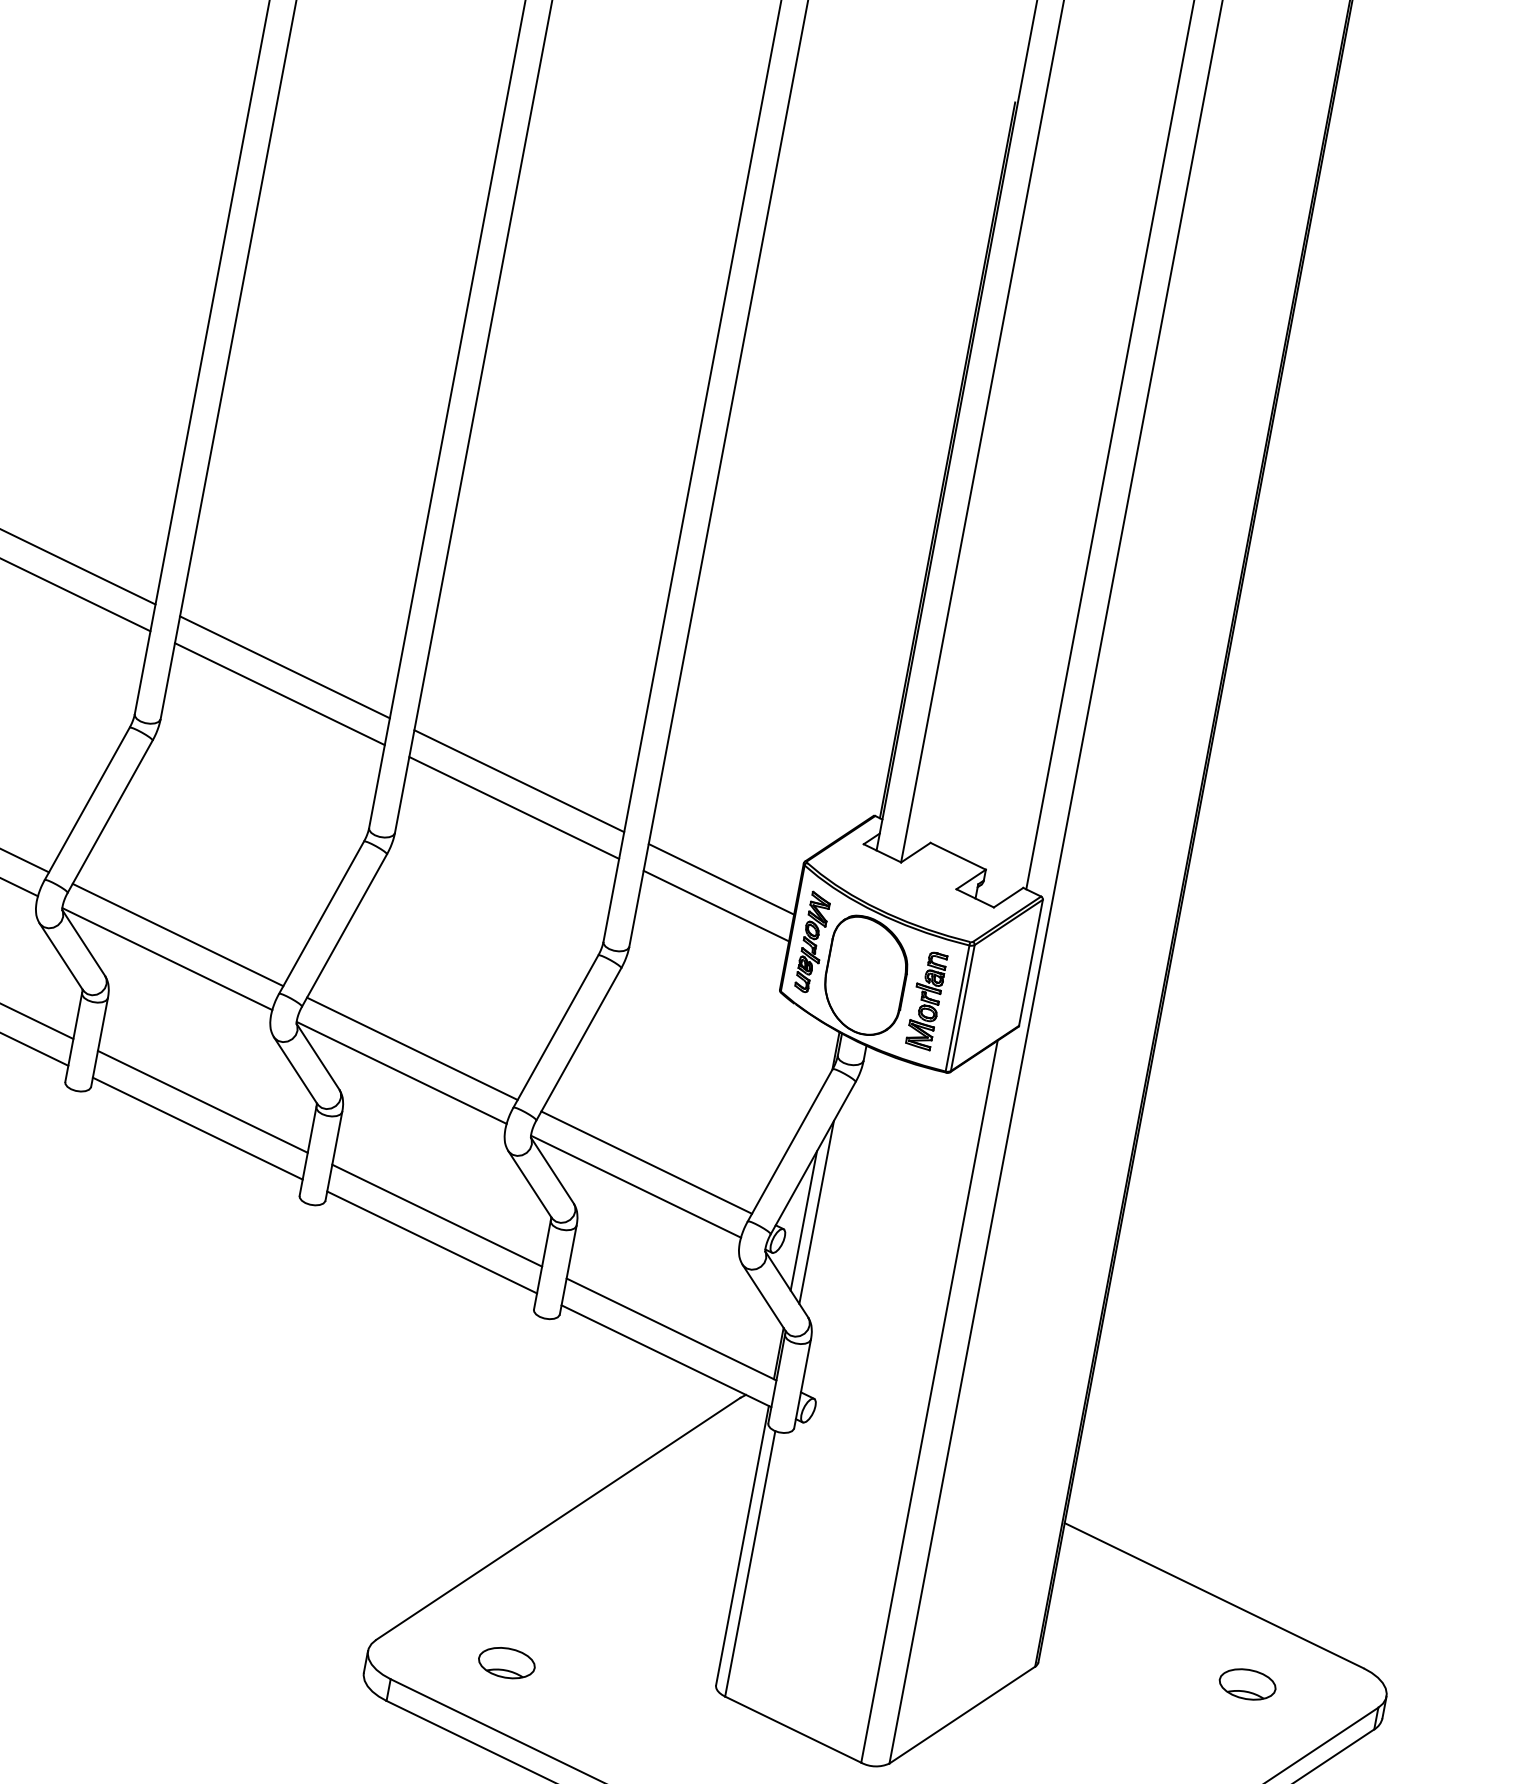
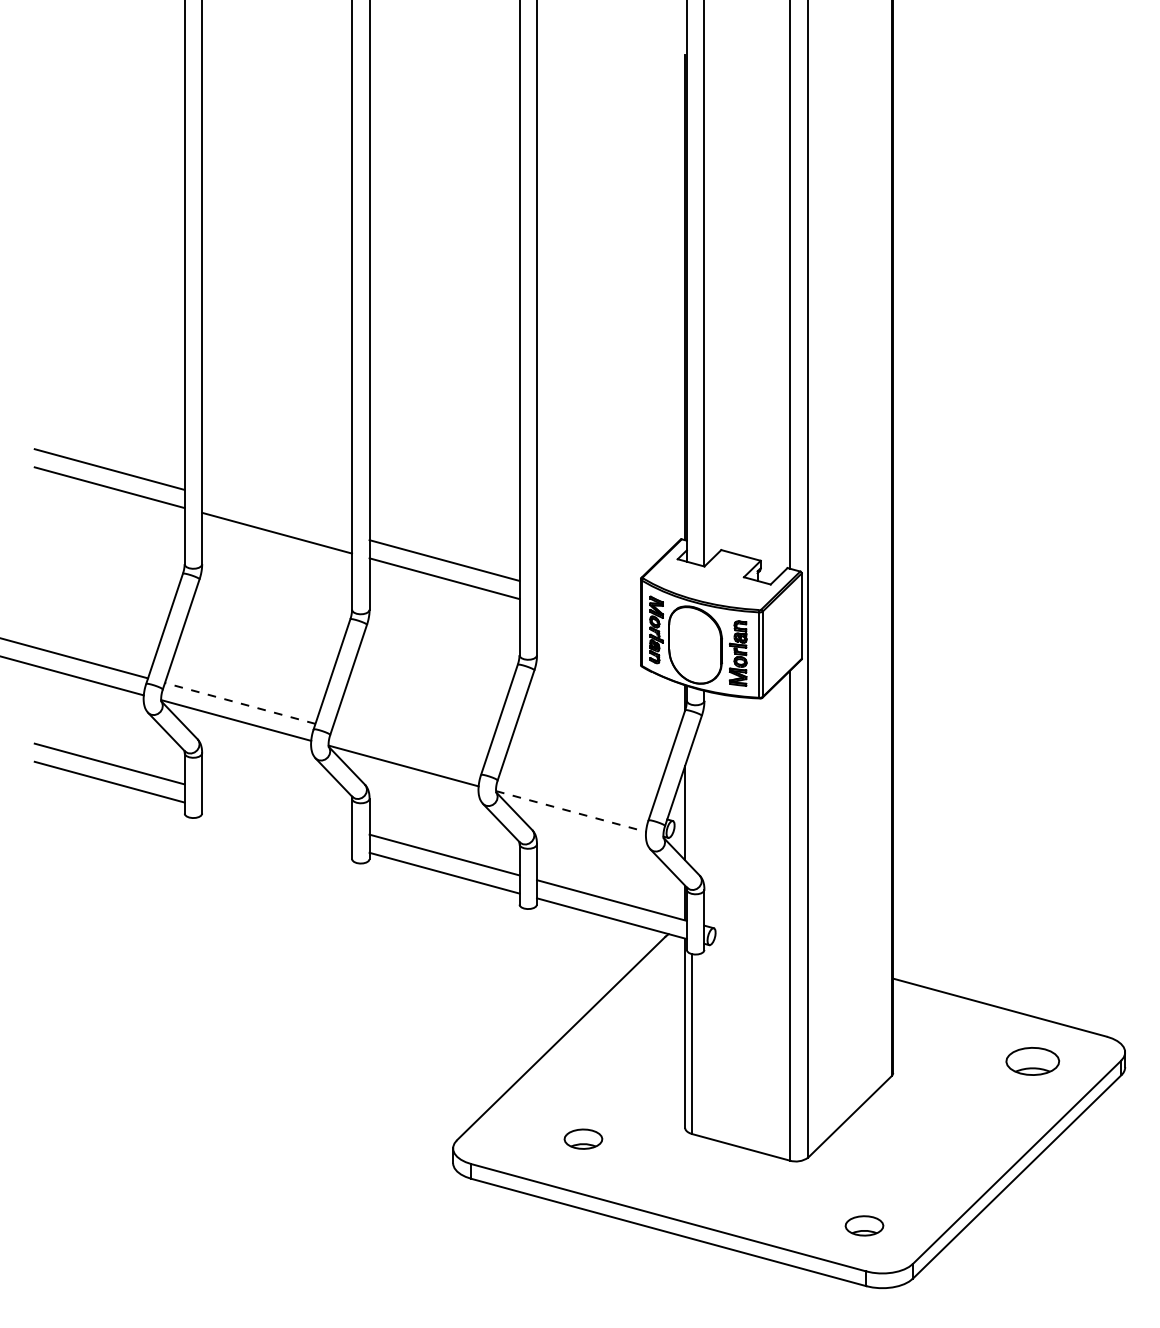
line: (285, 666) -> (277, 514), removed
line: (720, 878) -> (588, 599), removed
line: (715, 905) -> (588, 617), removed
line: (178, 935) -> (240, 703), solid -> dashed
line: (412, 1048) -> (407, 748), removed
line: (203, 1101) -> (277, 809), removed
line: (198, 1128) -> (277, 827), removed
line: (646, 1161) -> (574, 793), removed
line: (636, 1186) -> (571, 811), solid -> dashed
line: (816, 1211) -> (692, 805), removed
part: (507, 1662) -> (583, 1138), moved
part: (1247, 1684) -> (1032, 1061), size x1.4

